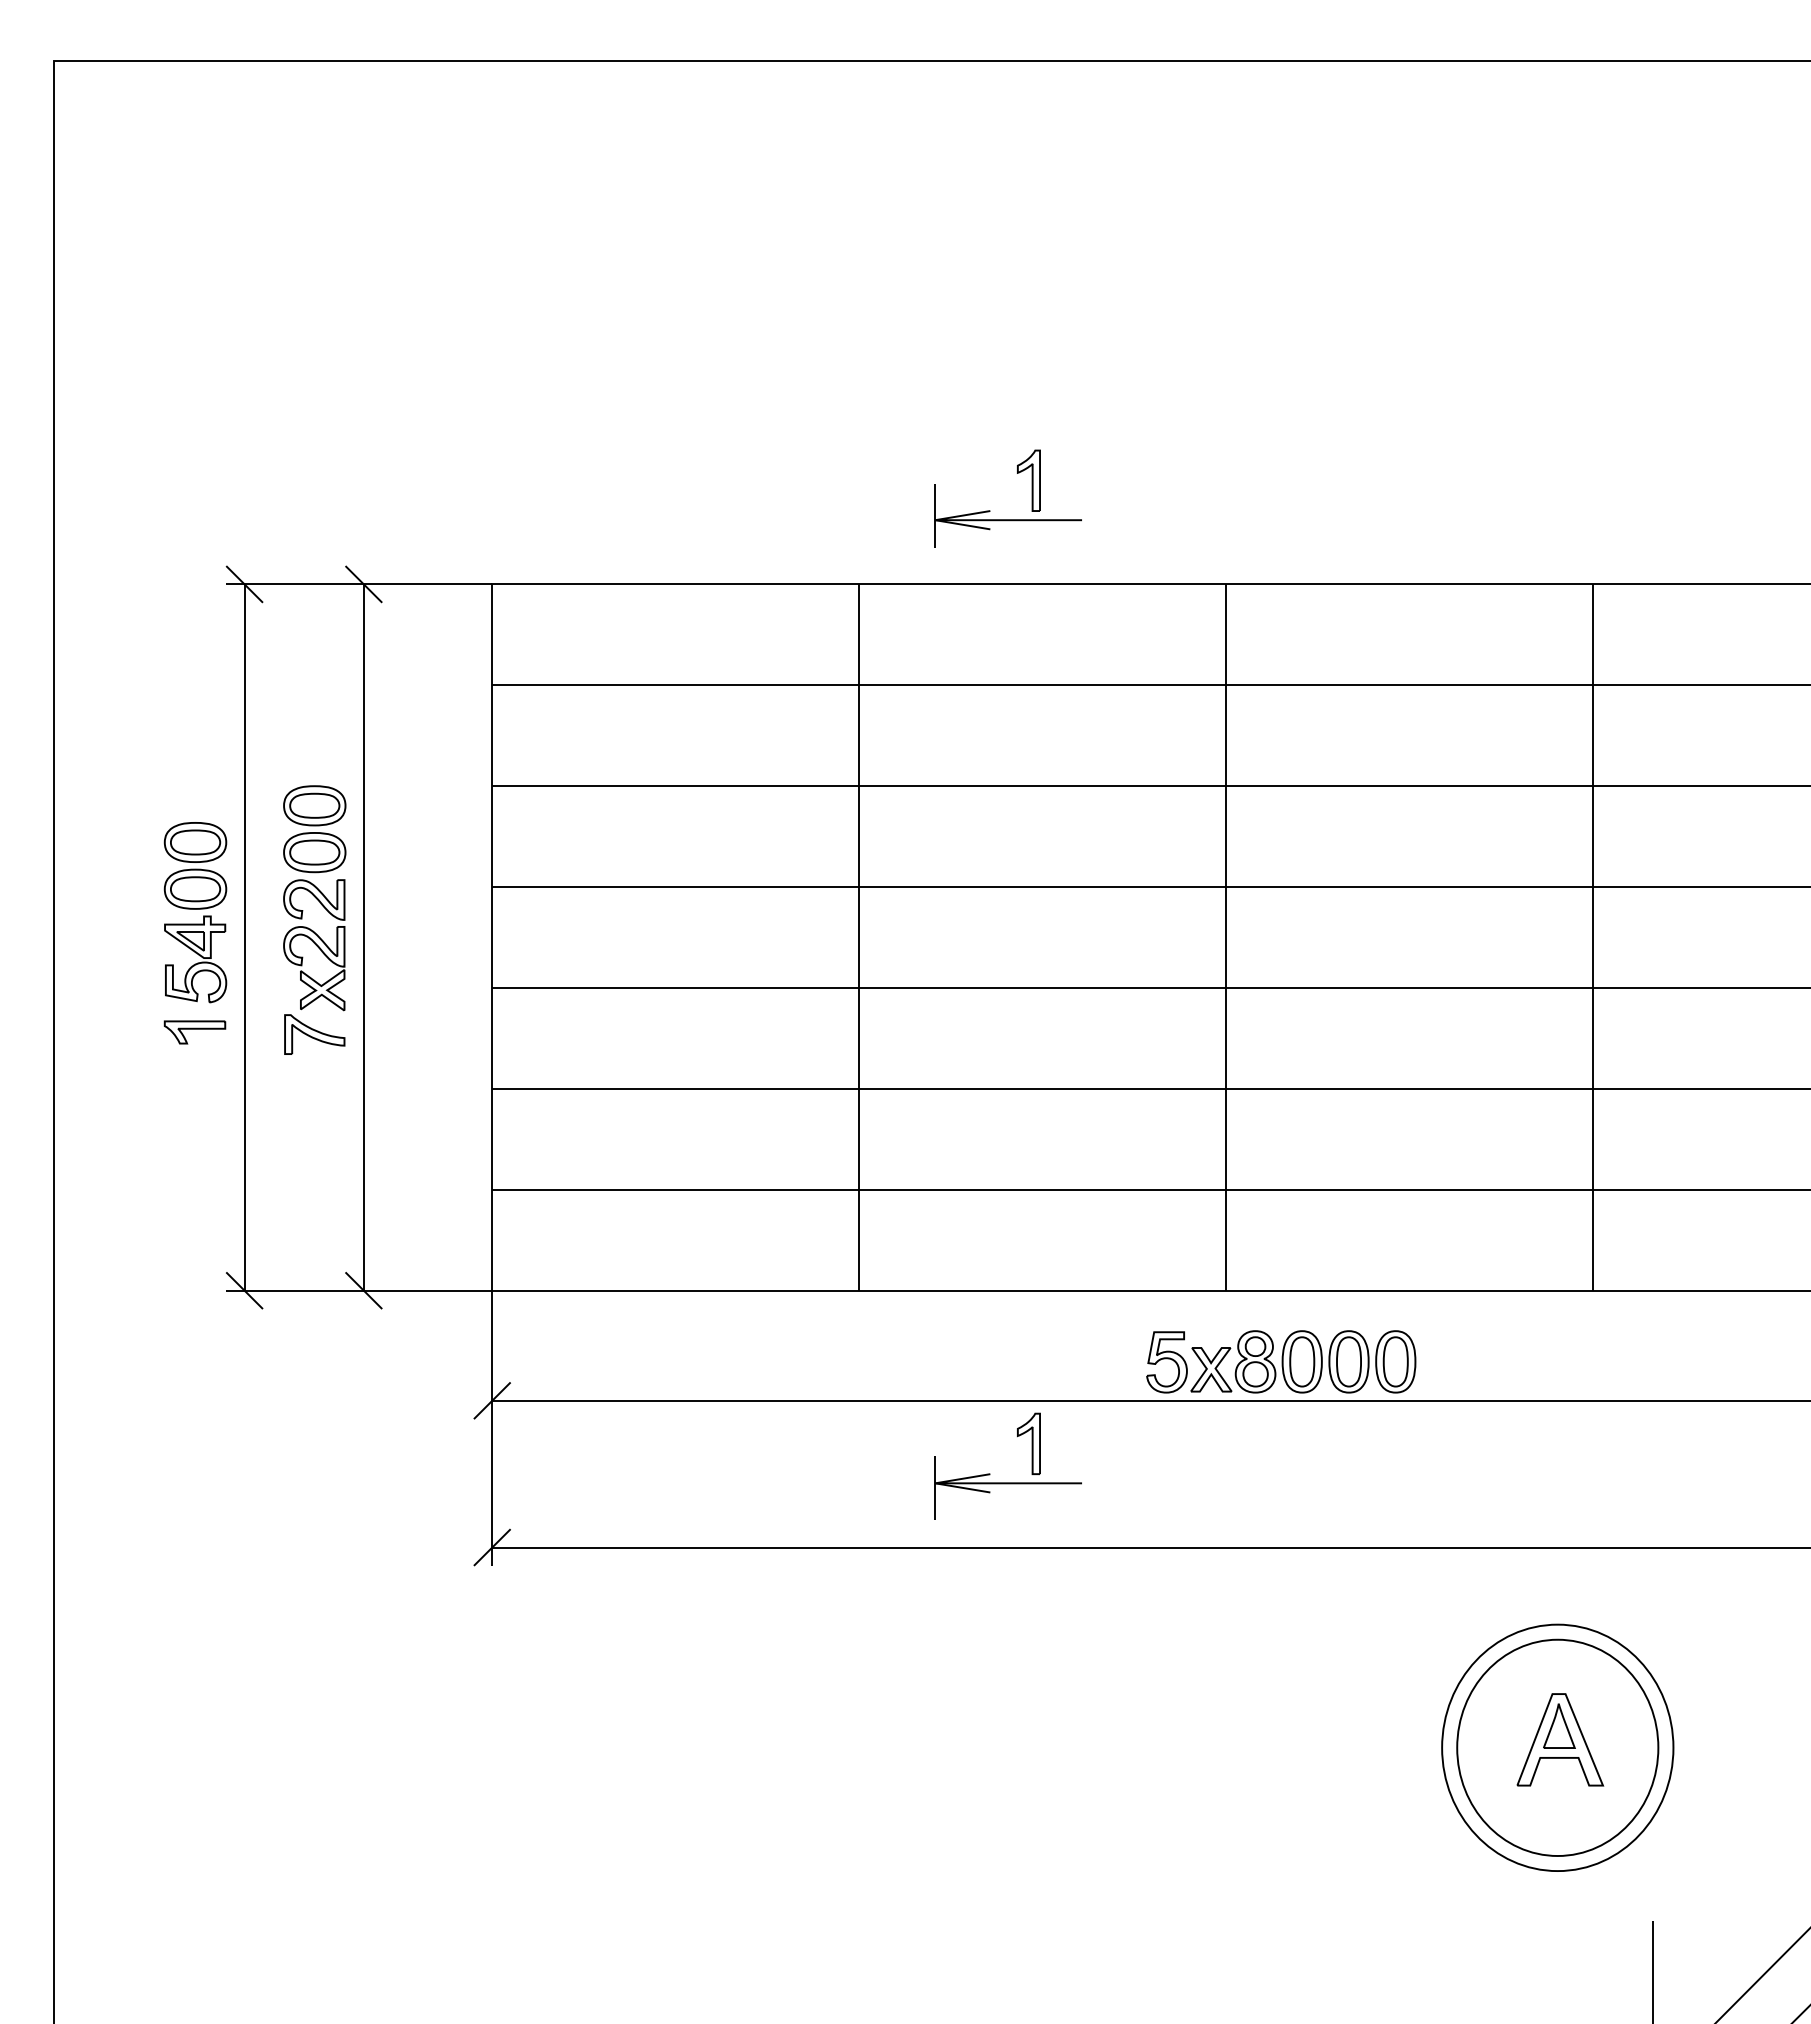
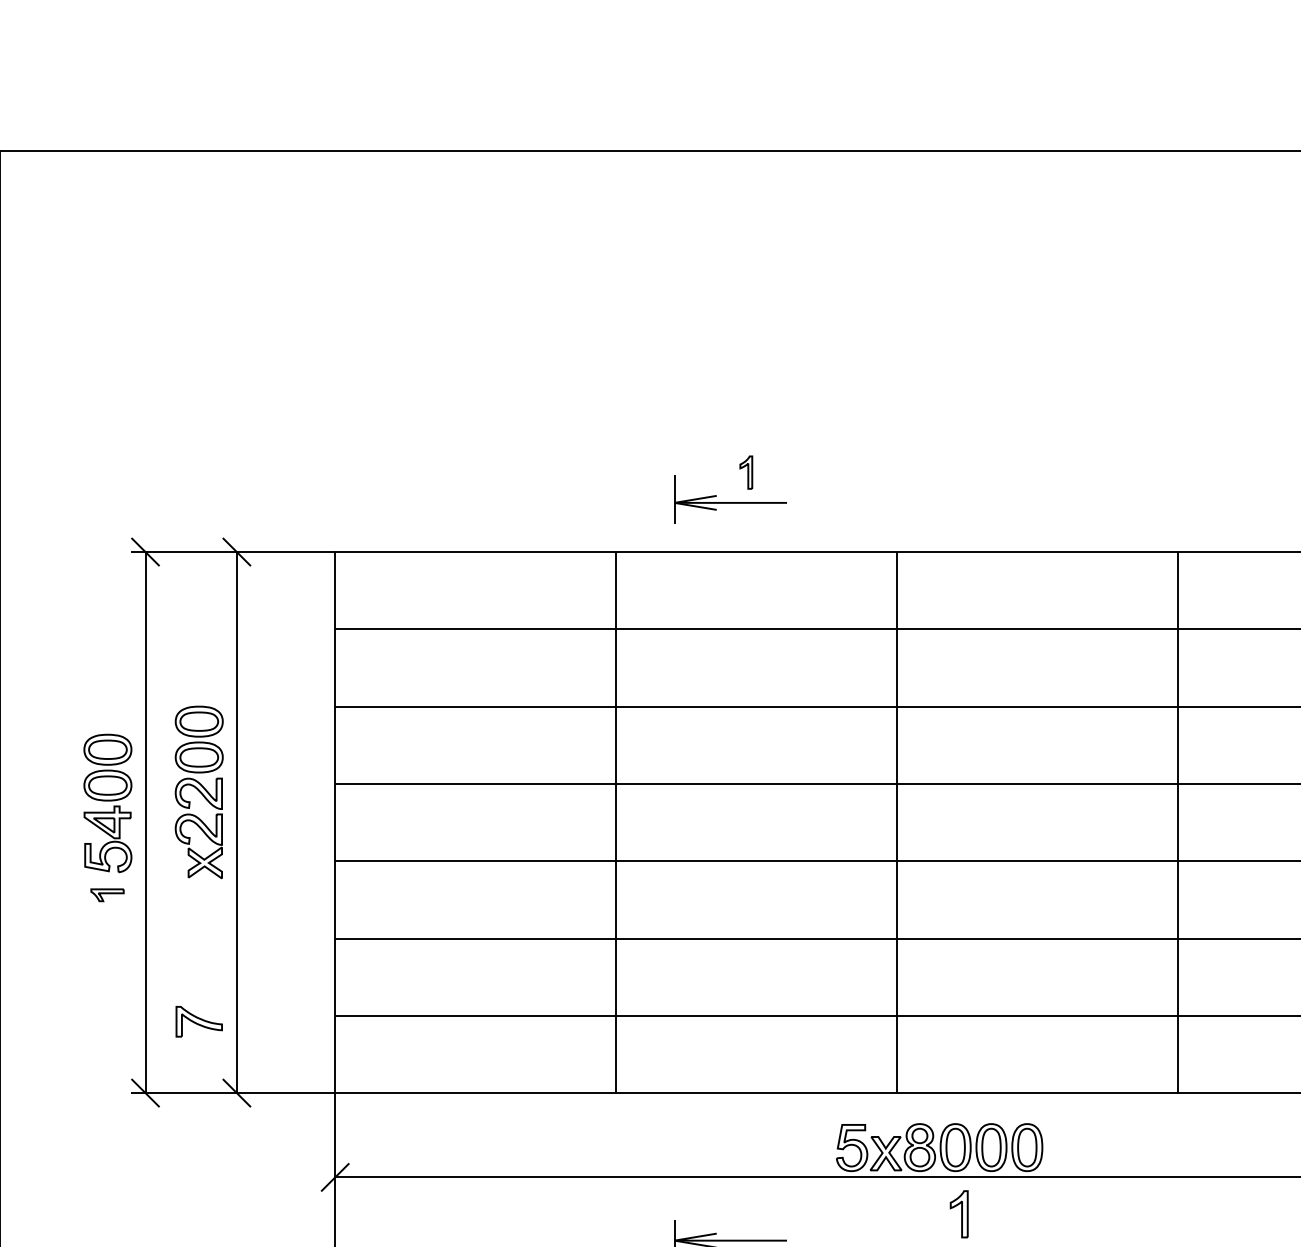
part: (1028, 480) -> (745, 472), size x0.7
part: (194, 1032) -> (107, 895), size x0.7
part: (314, 1034) -> (199, 1021), moved
part: (1028, 1443) -> (958, 1213), moved

